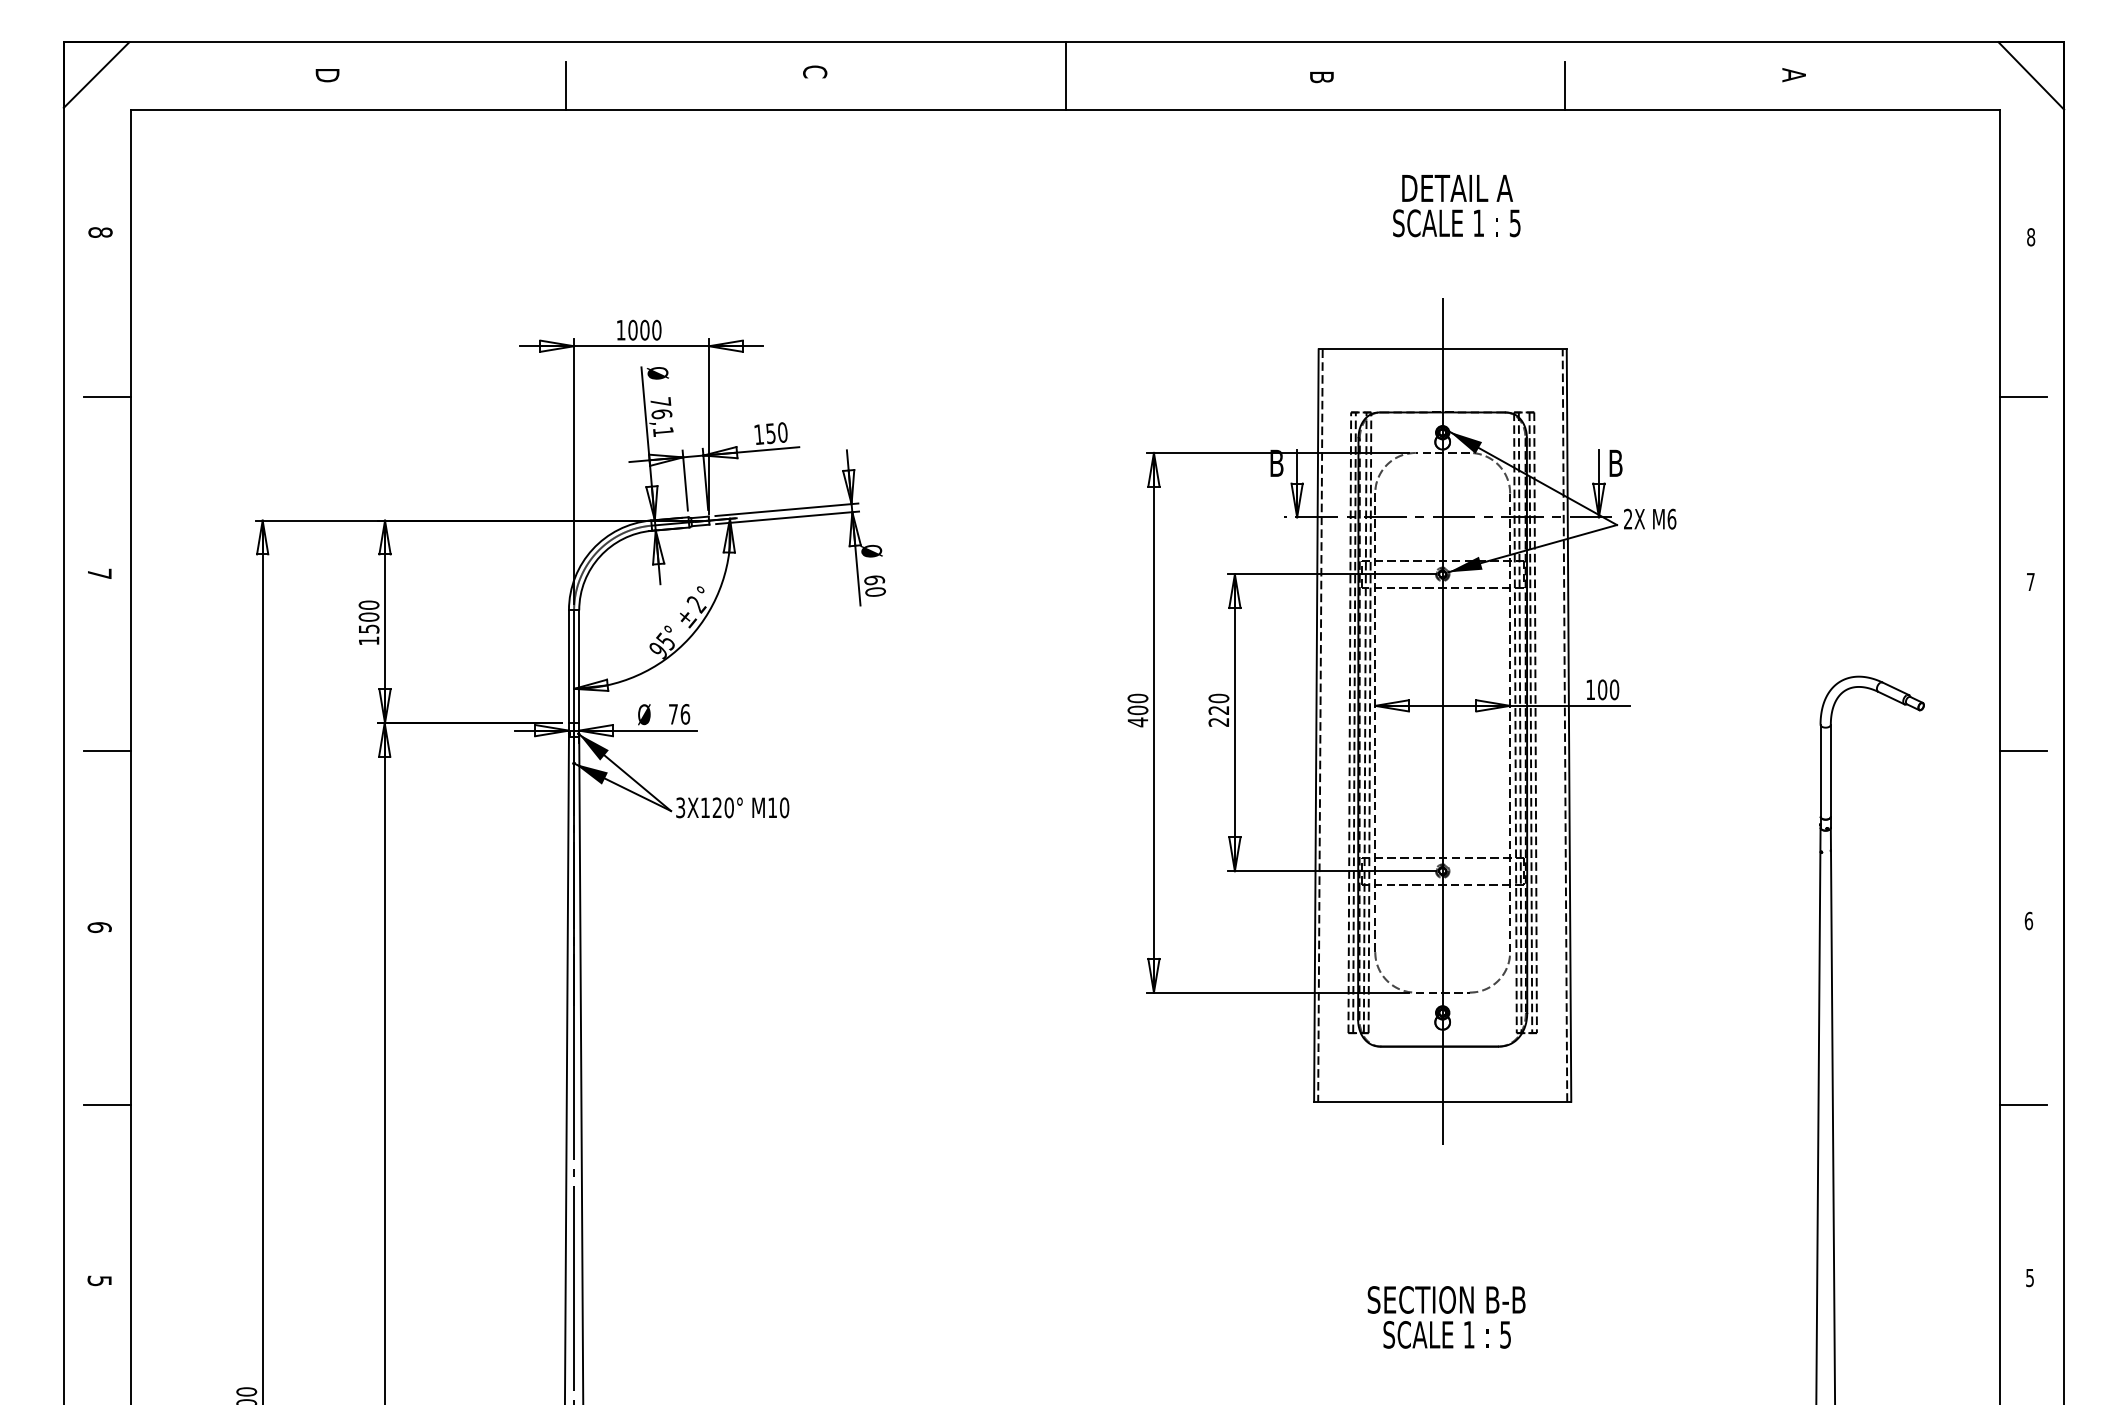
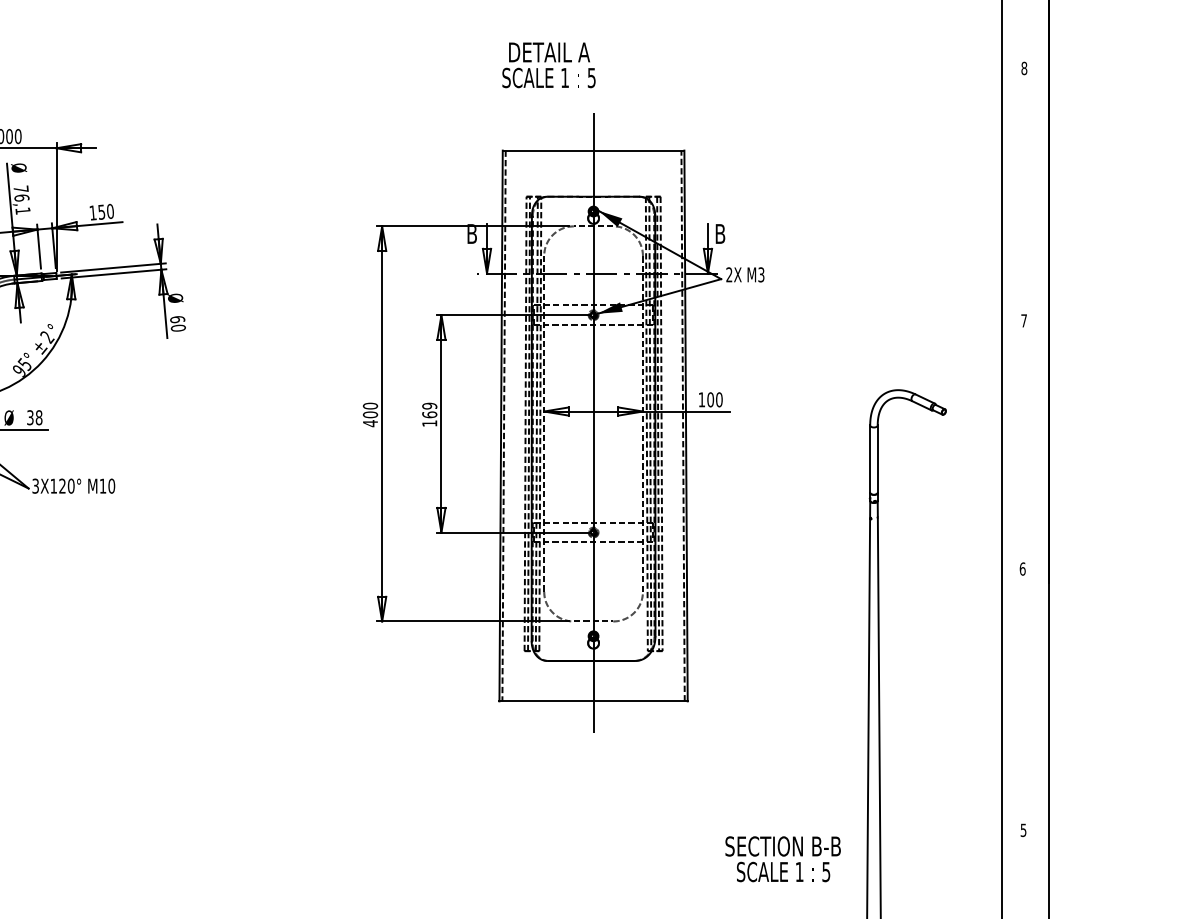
text: (1456, 206) -> (548, 65), moved
line: (2023, 397) -> (1018, 185), removed
text: (1671, 518) -> (761, 274), M6 -> M3
text: (1218, 710) -> (429, 414), 220 -> 169
text: (679, 714) -> (34, 417), 76 -> 38
line: (2023, 750) -> (1018, 444), removed
line: (2023, 1104) -> (1018, 703), removed
text: (1446, 1317) -> (783, 859), moved

